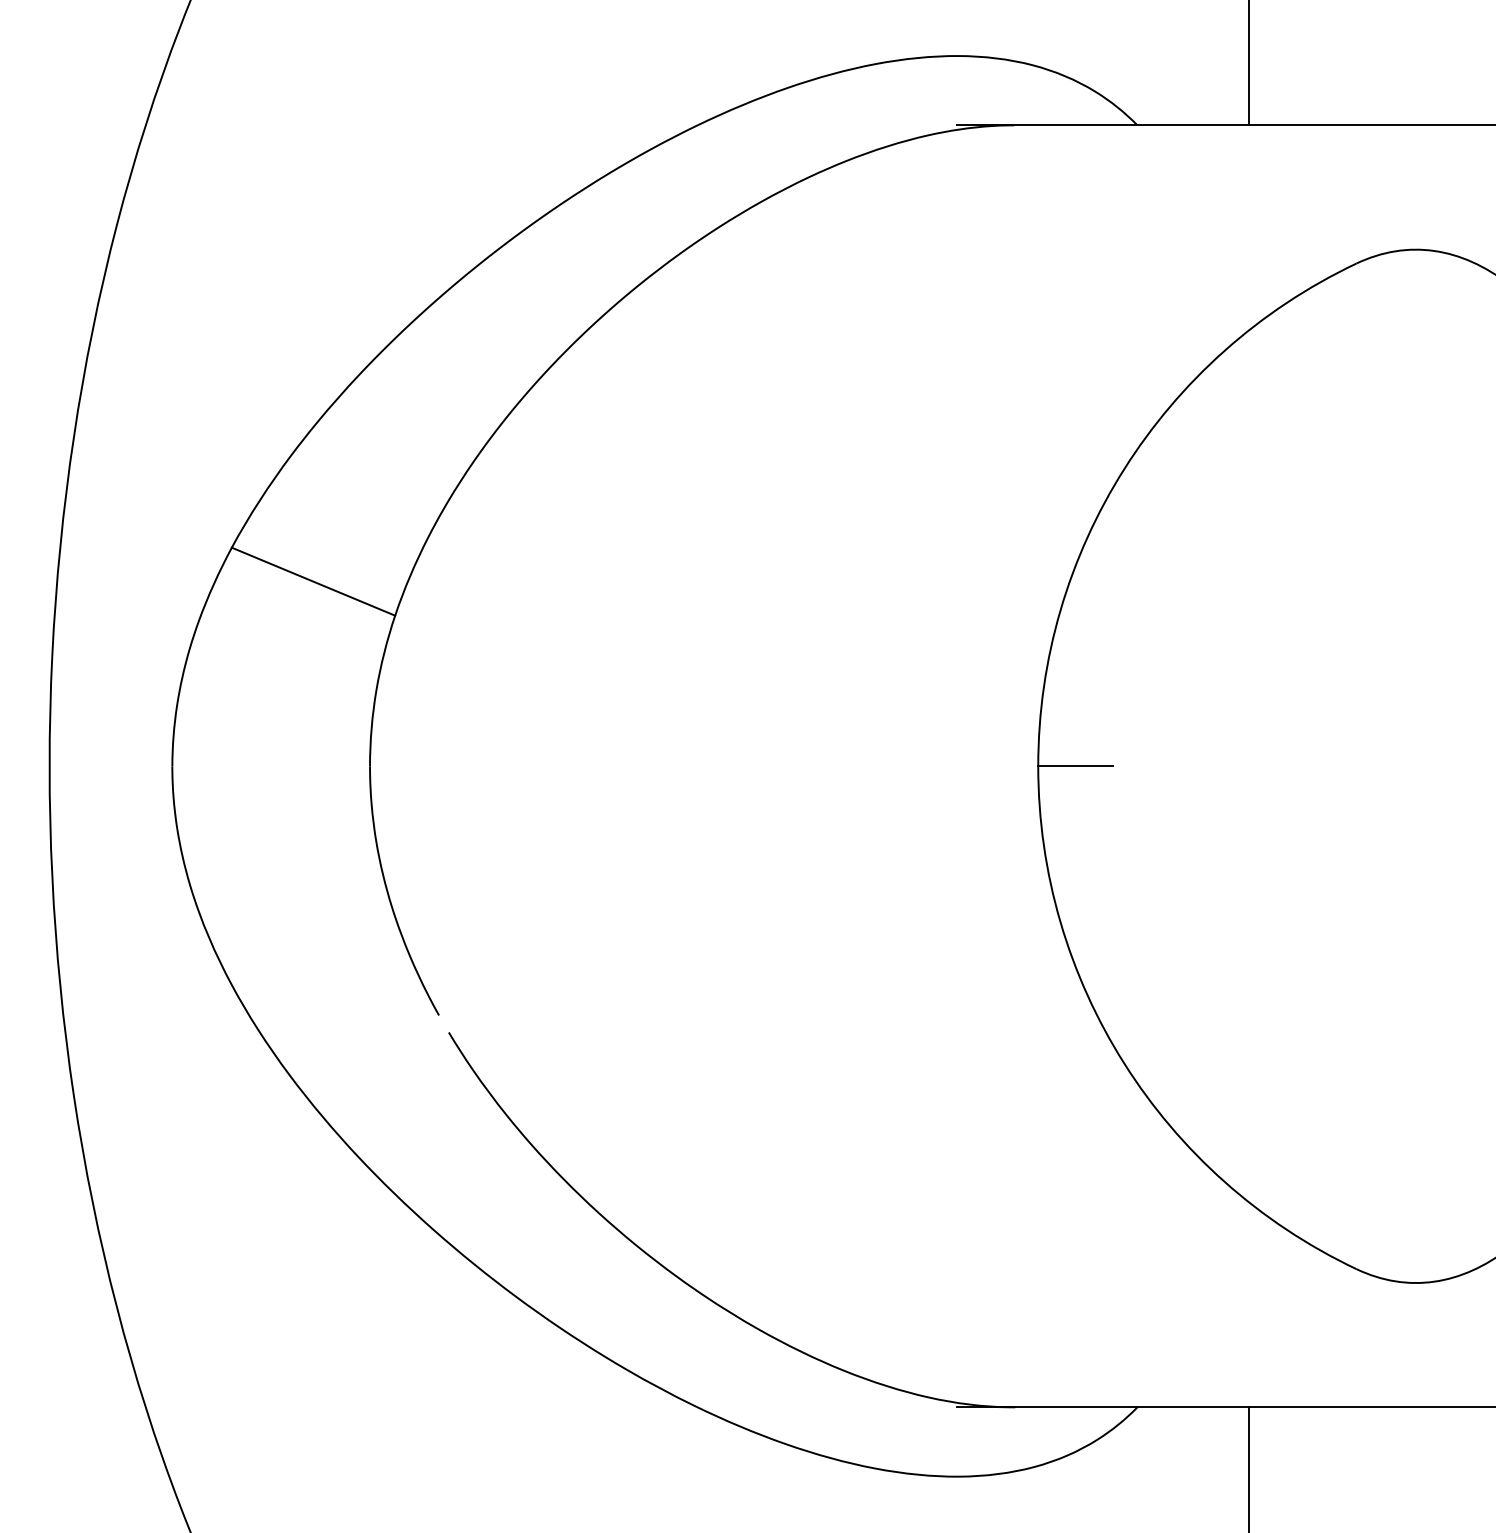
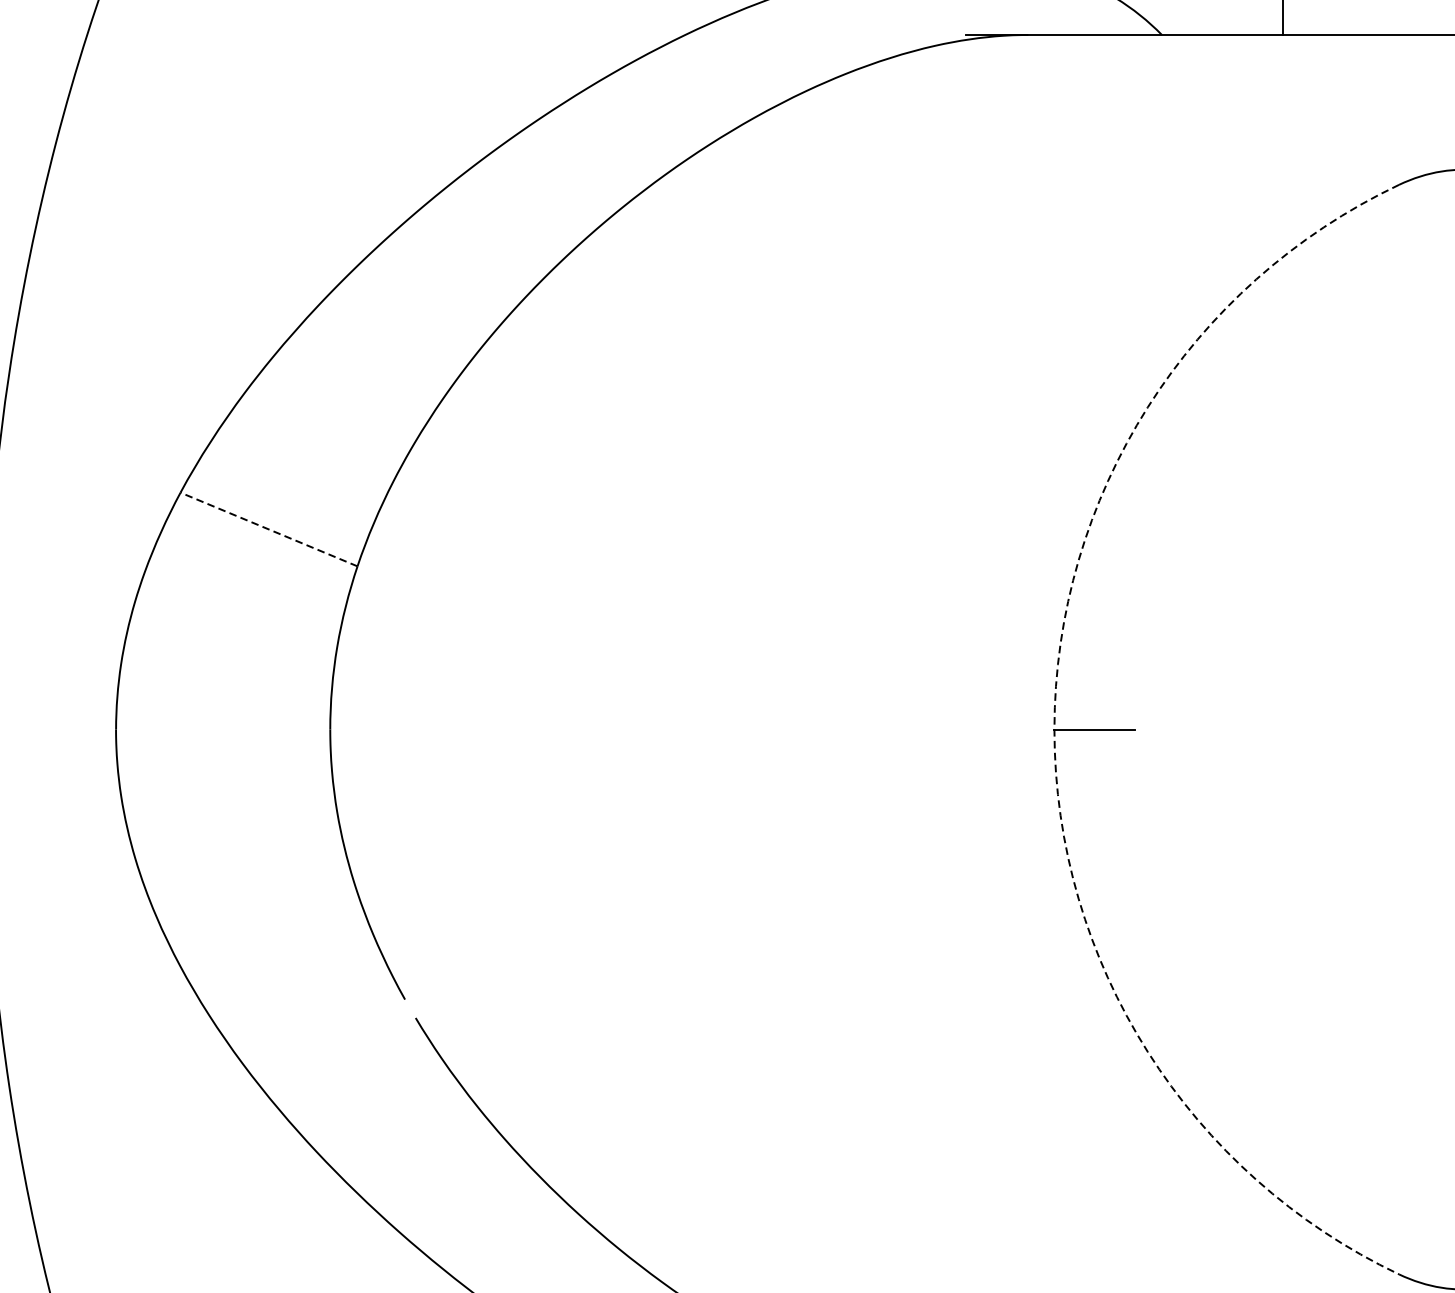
line: (313, 581) -> (269, 529), solid -> dashed
arc: (1038, 766) -> (1054, 729), solid -> dashed

